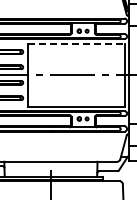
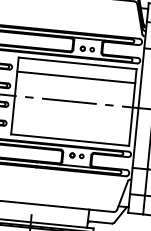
line: (76, 43) -> (77, 63), dashed -> solid
line: (75, 55) -> (75, 77), added

